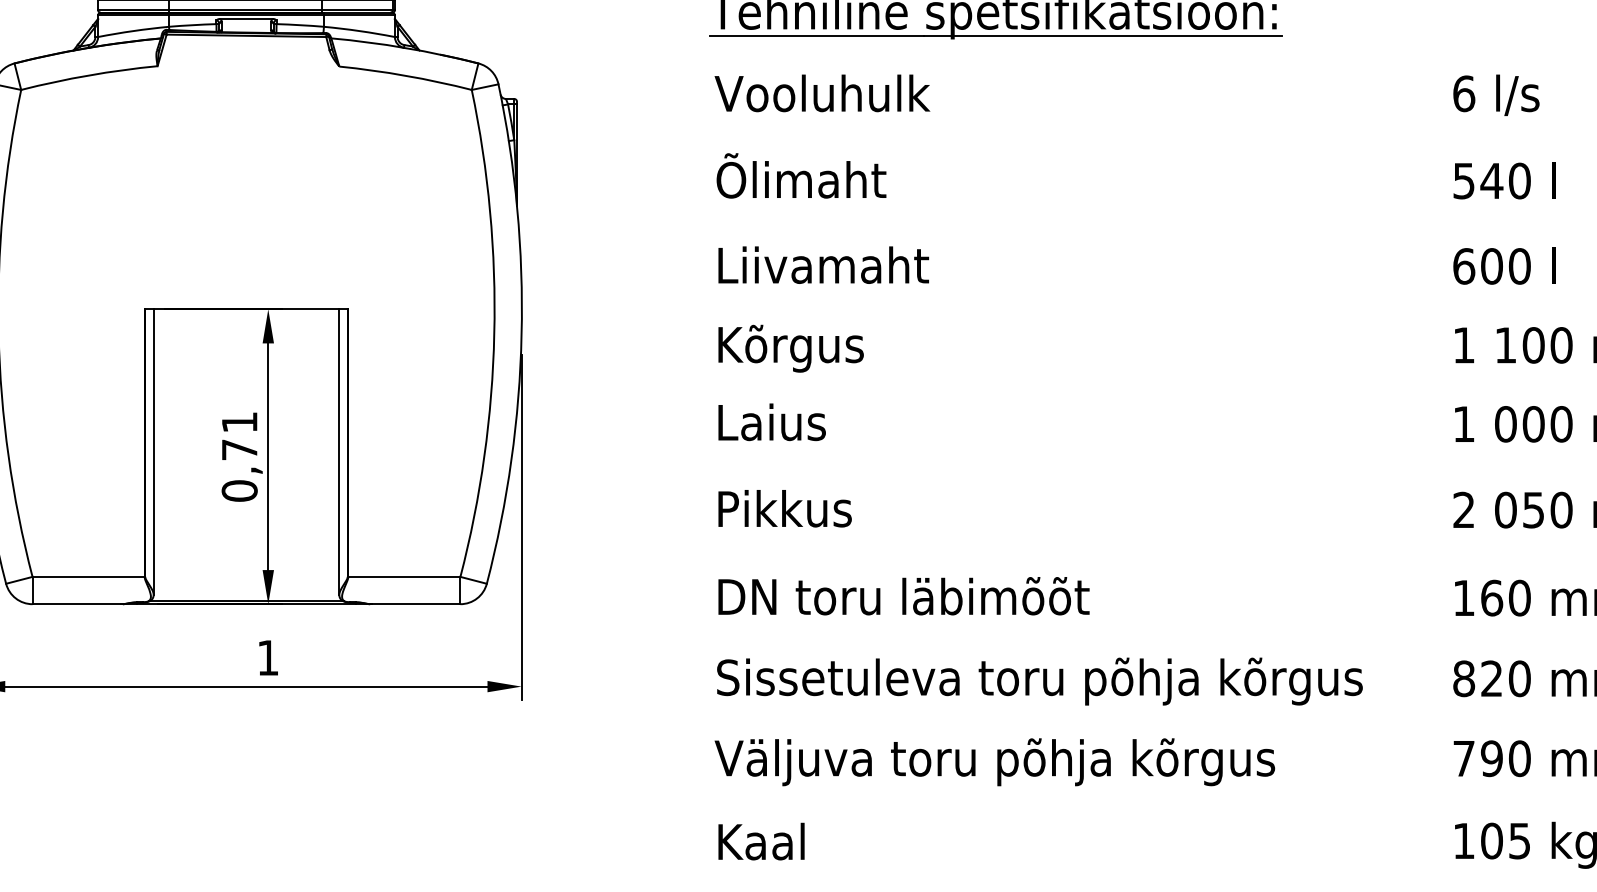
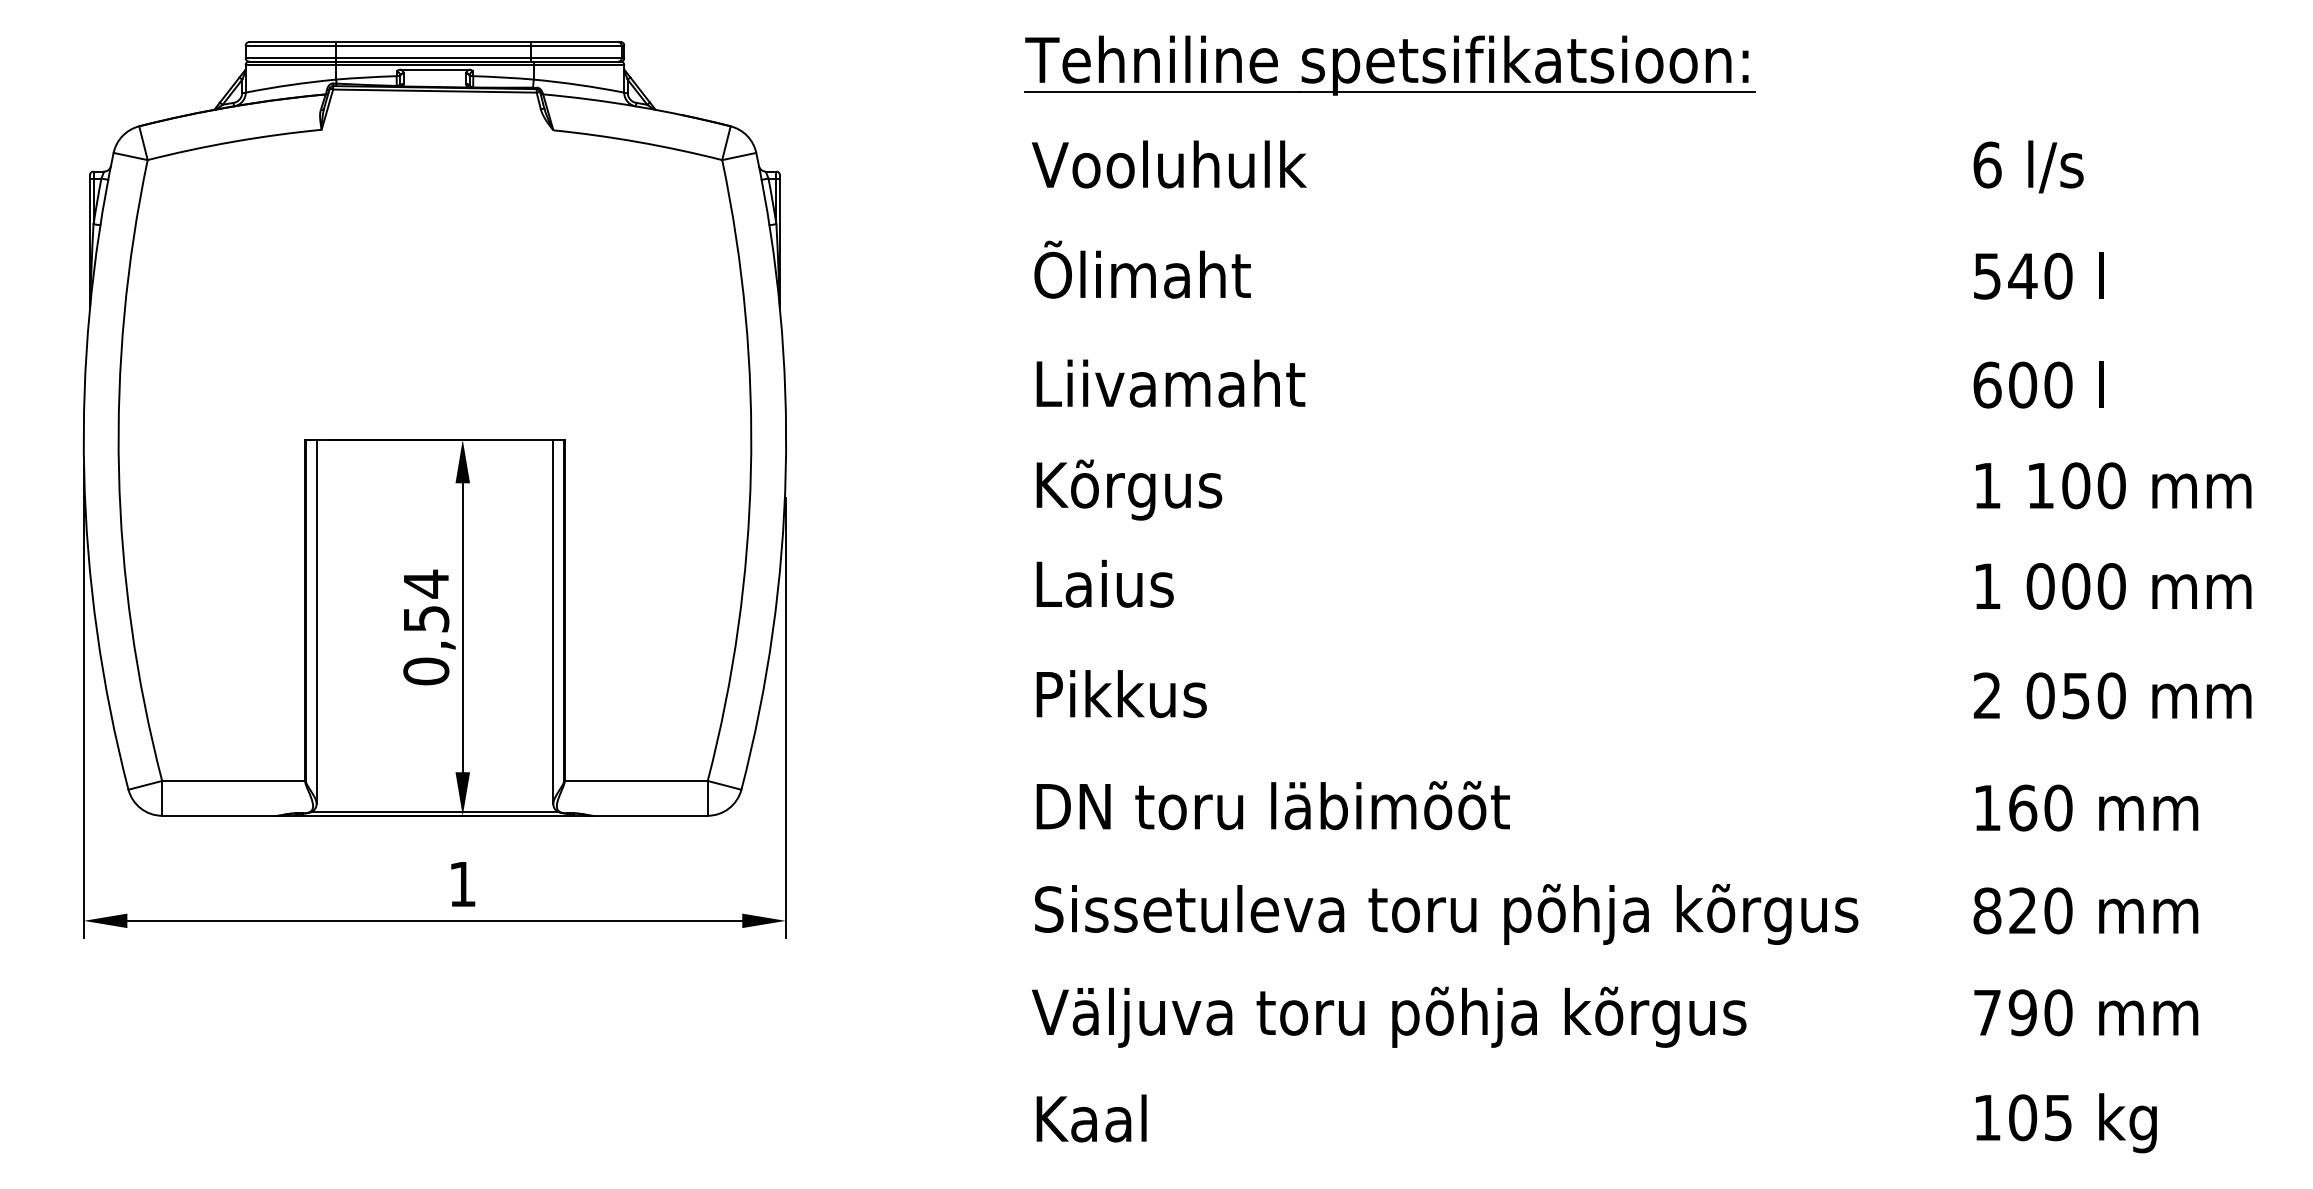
text: (239, 435) -> (426, 600), 0,71 -> 0,54

